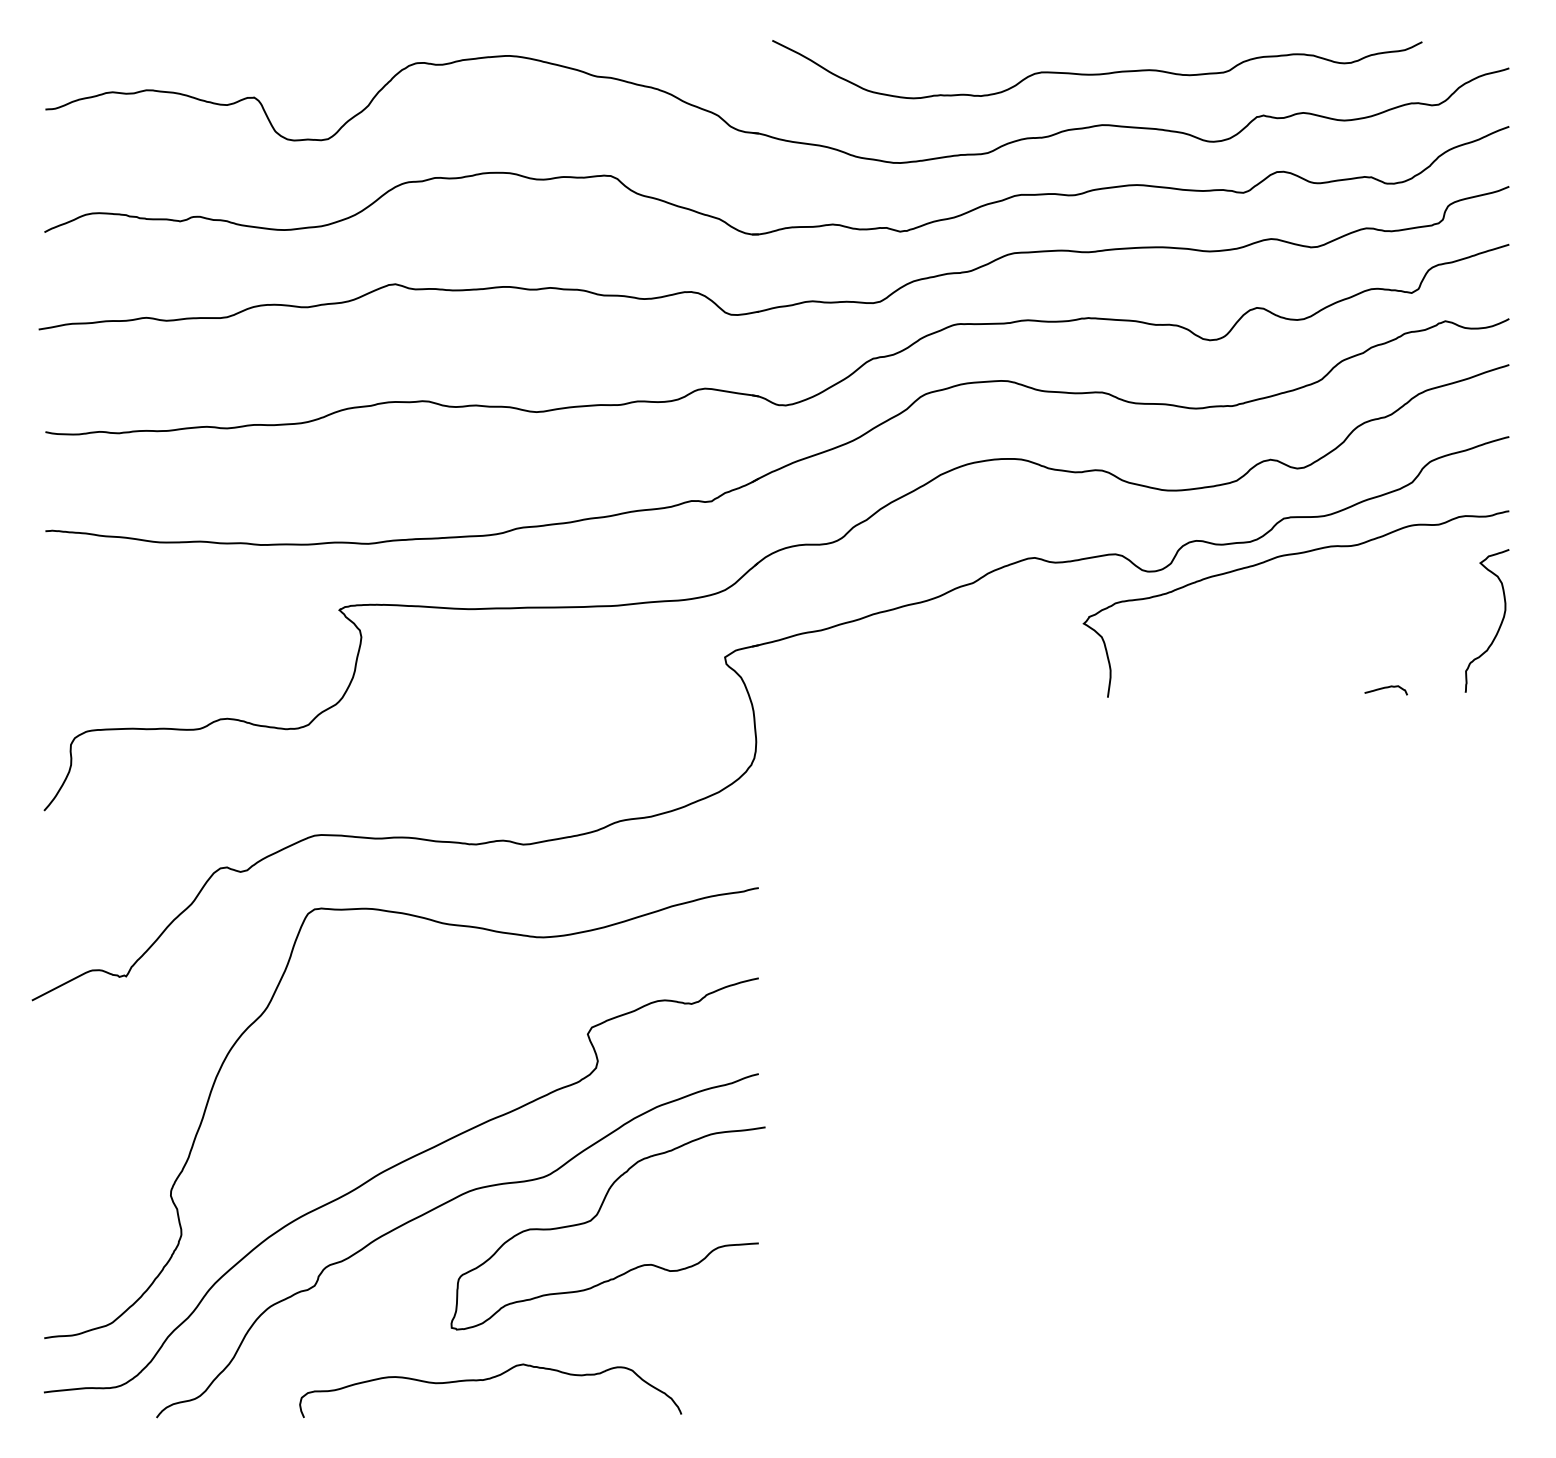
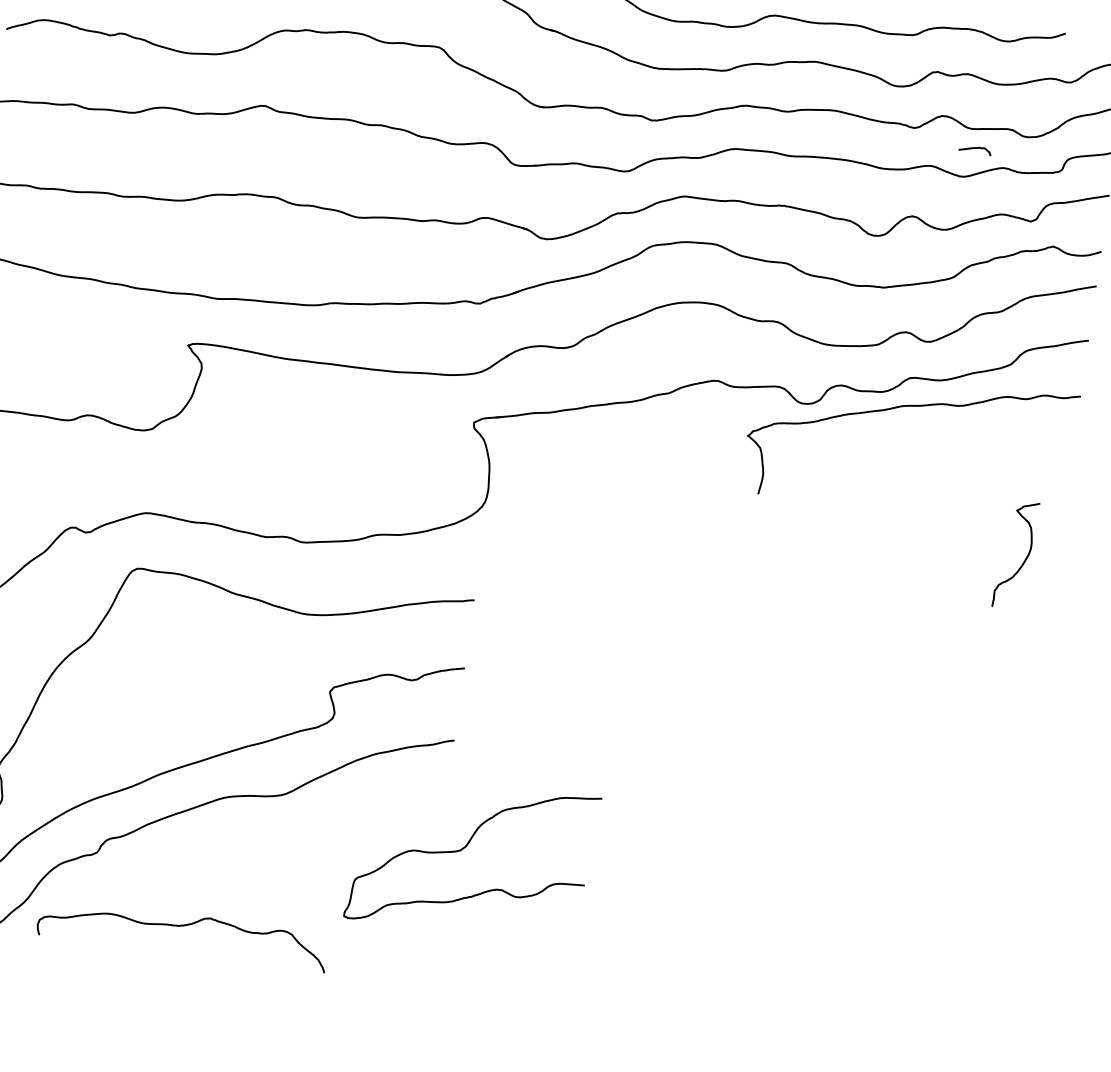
curve: (1498, 627) -> (1023, 561), moved
curve: (1385, 688) -> (974, 148), moved
curve: (596, 1216) -> (465, 847), moved
curve: (486, 1380) -> (180, 926), moved

